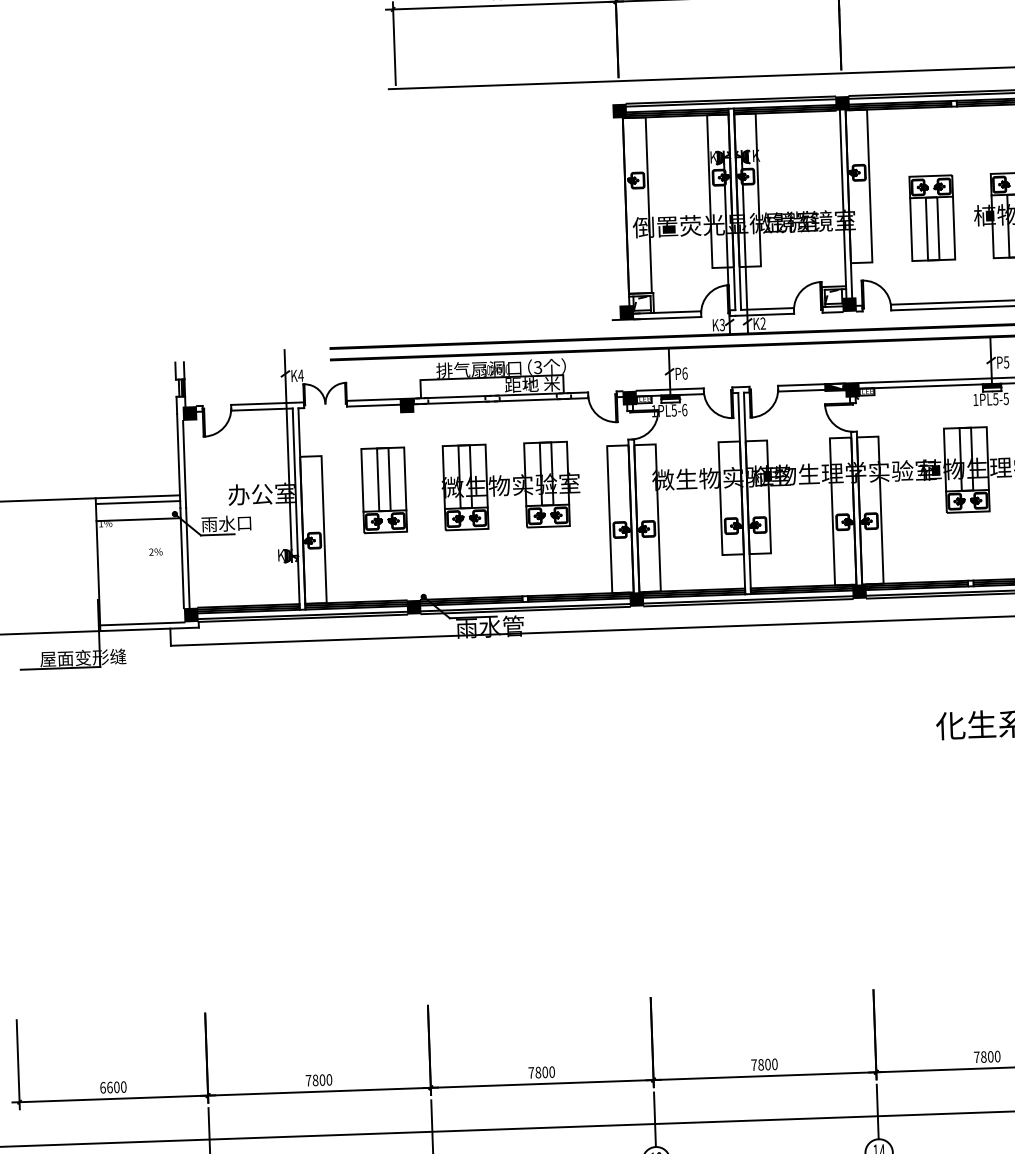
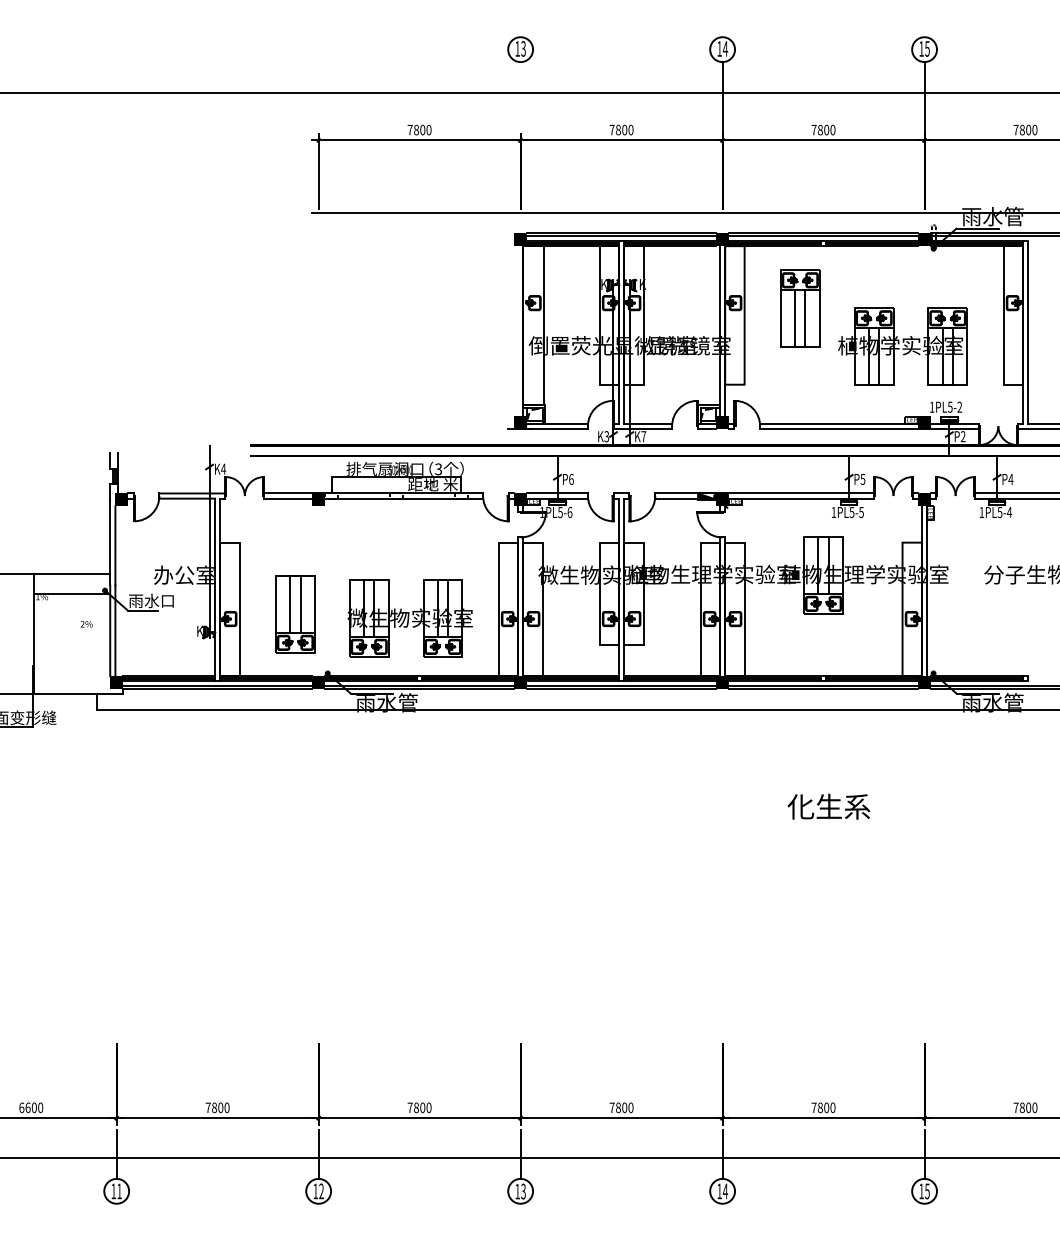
part: (932, 218) -> (800, 308), moved
text: (762, 323) -> (643, 436), K2 -> K7
part: (510, 485) -> (409, 618), moved
part: (384, 490) -> (295, 614), moved
line: (137, 502) -> (71, 578), removed
line: (141, 623) -> (71, 688), removed

